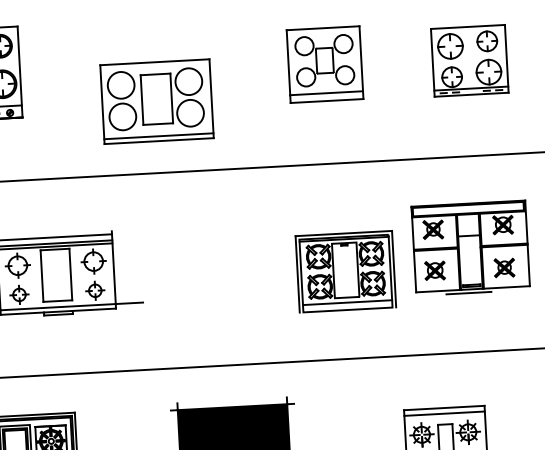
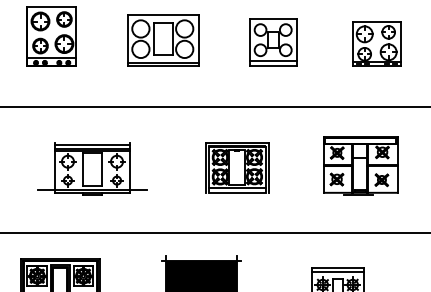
part: (469, 59) -> (376, 43), moved
part: (157, 101) -> (163, 40), moved
part: (346, 270) -> (237, 167), moved

